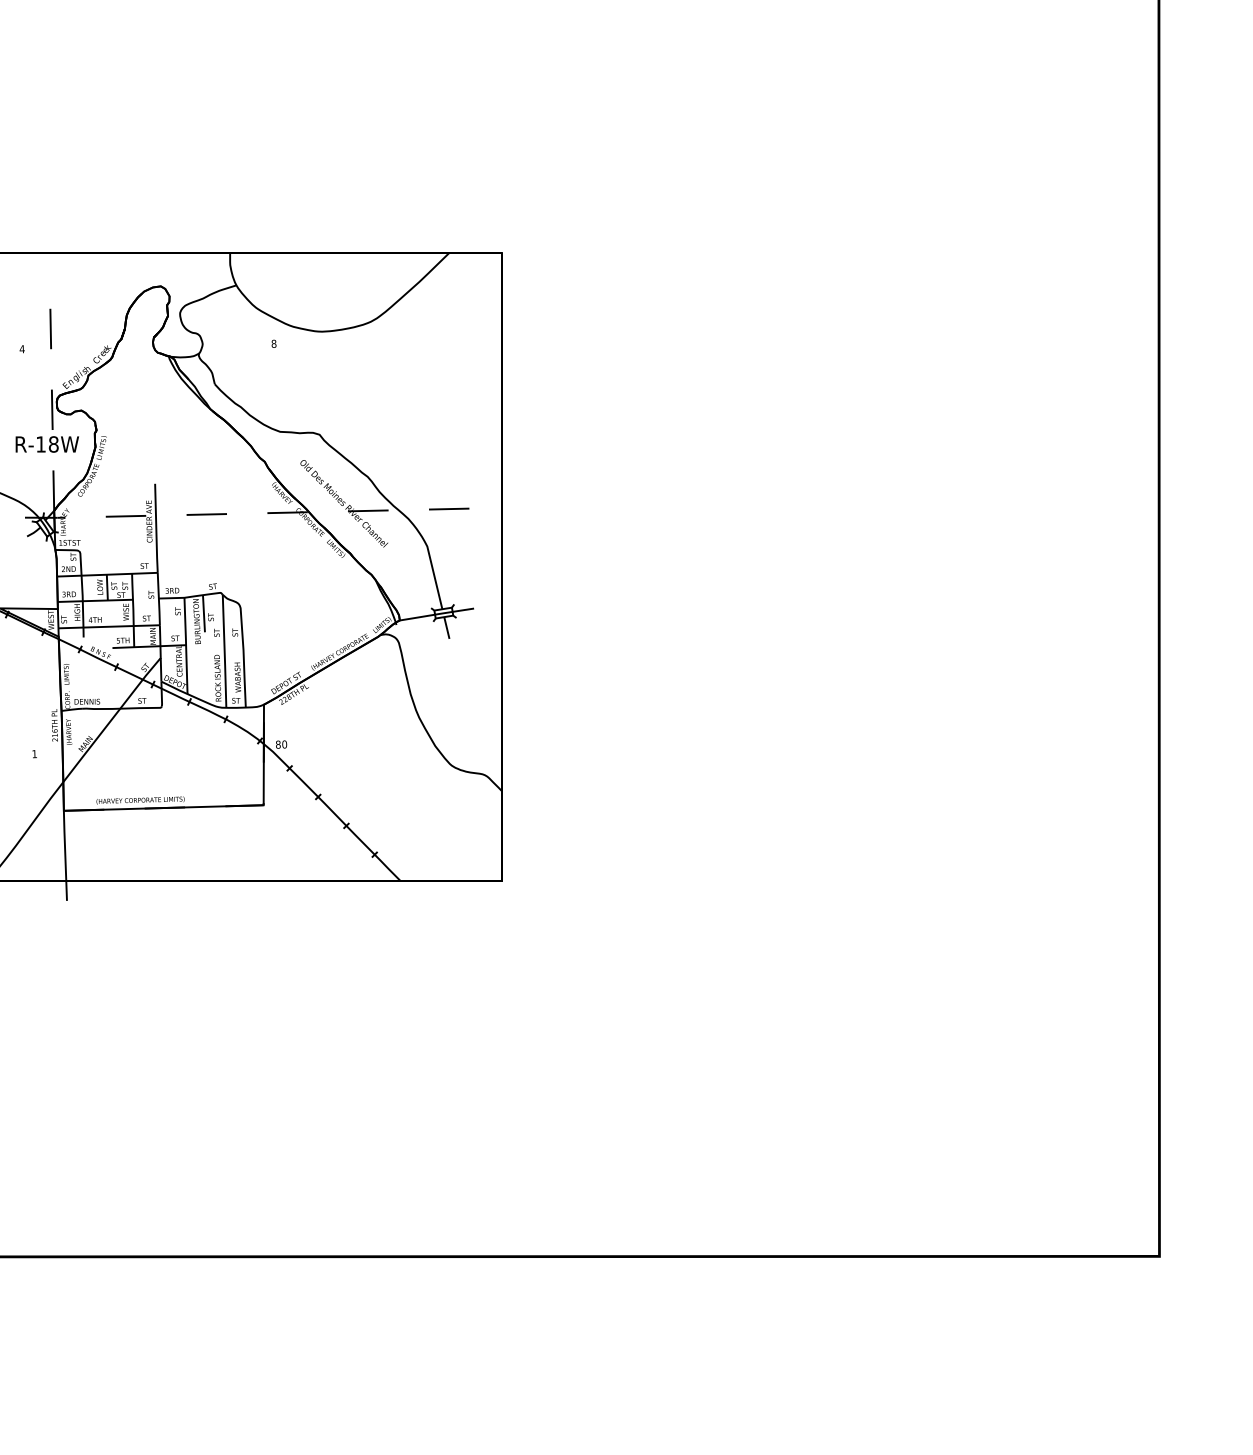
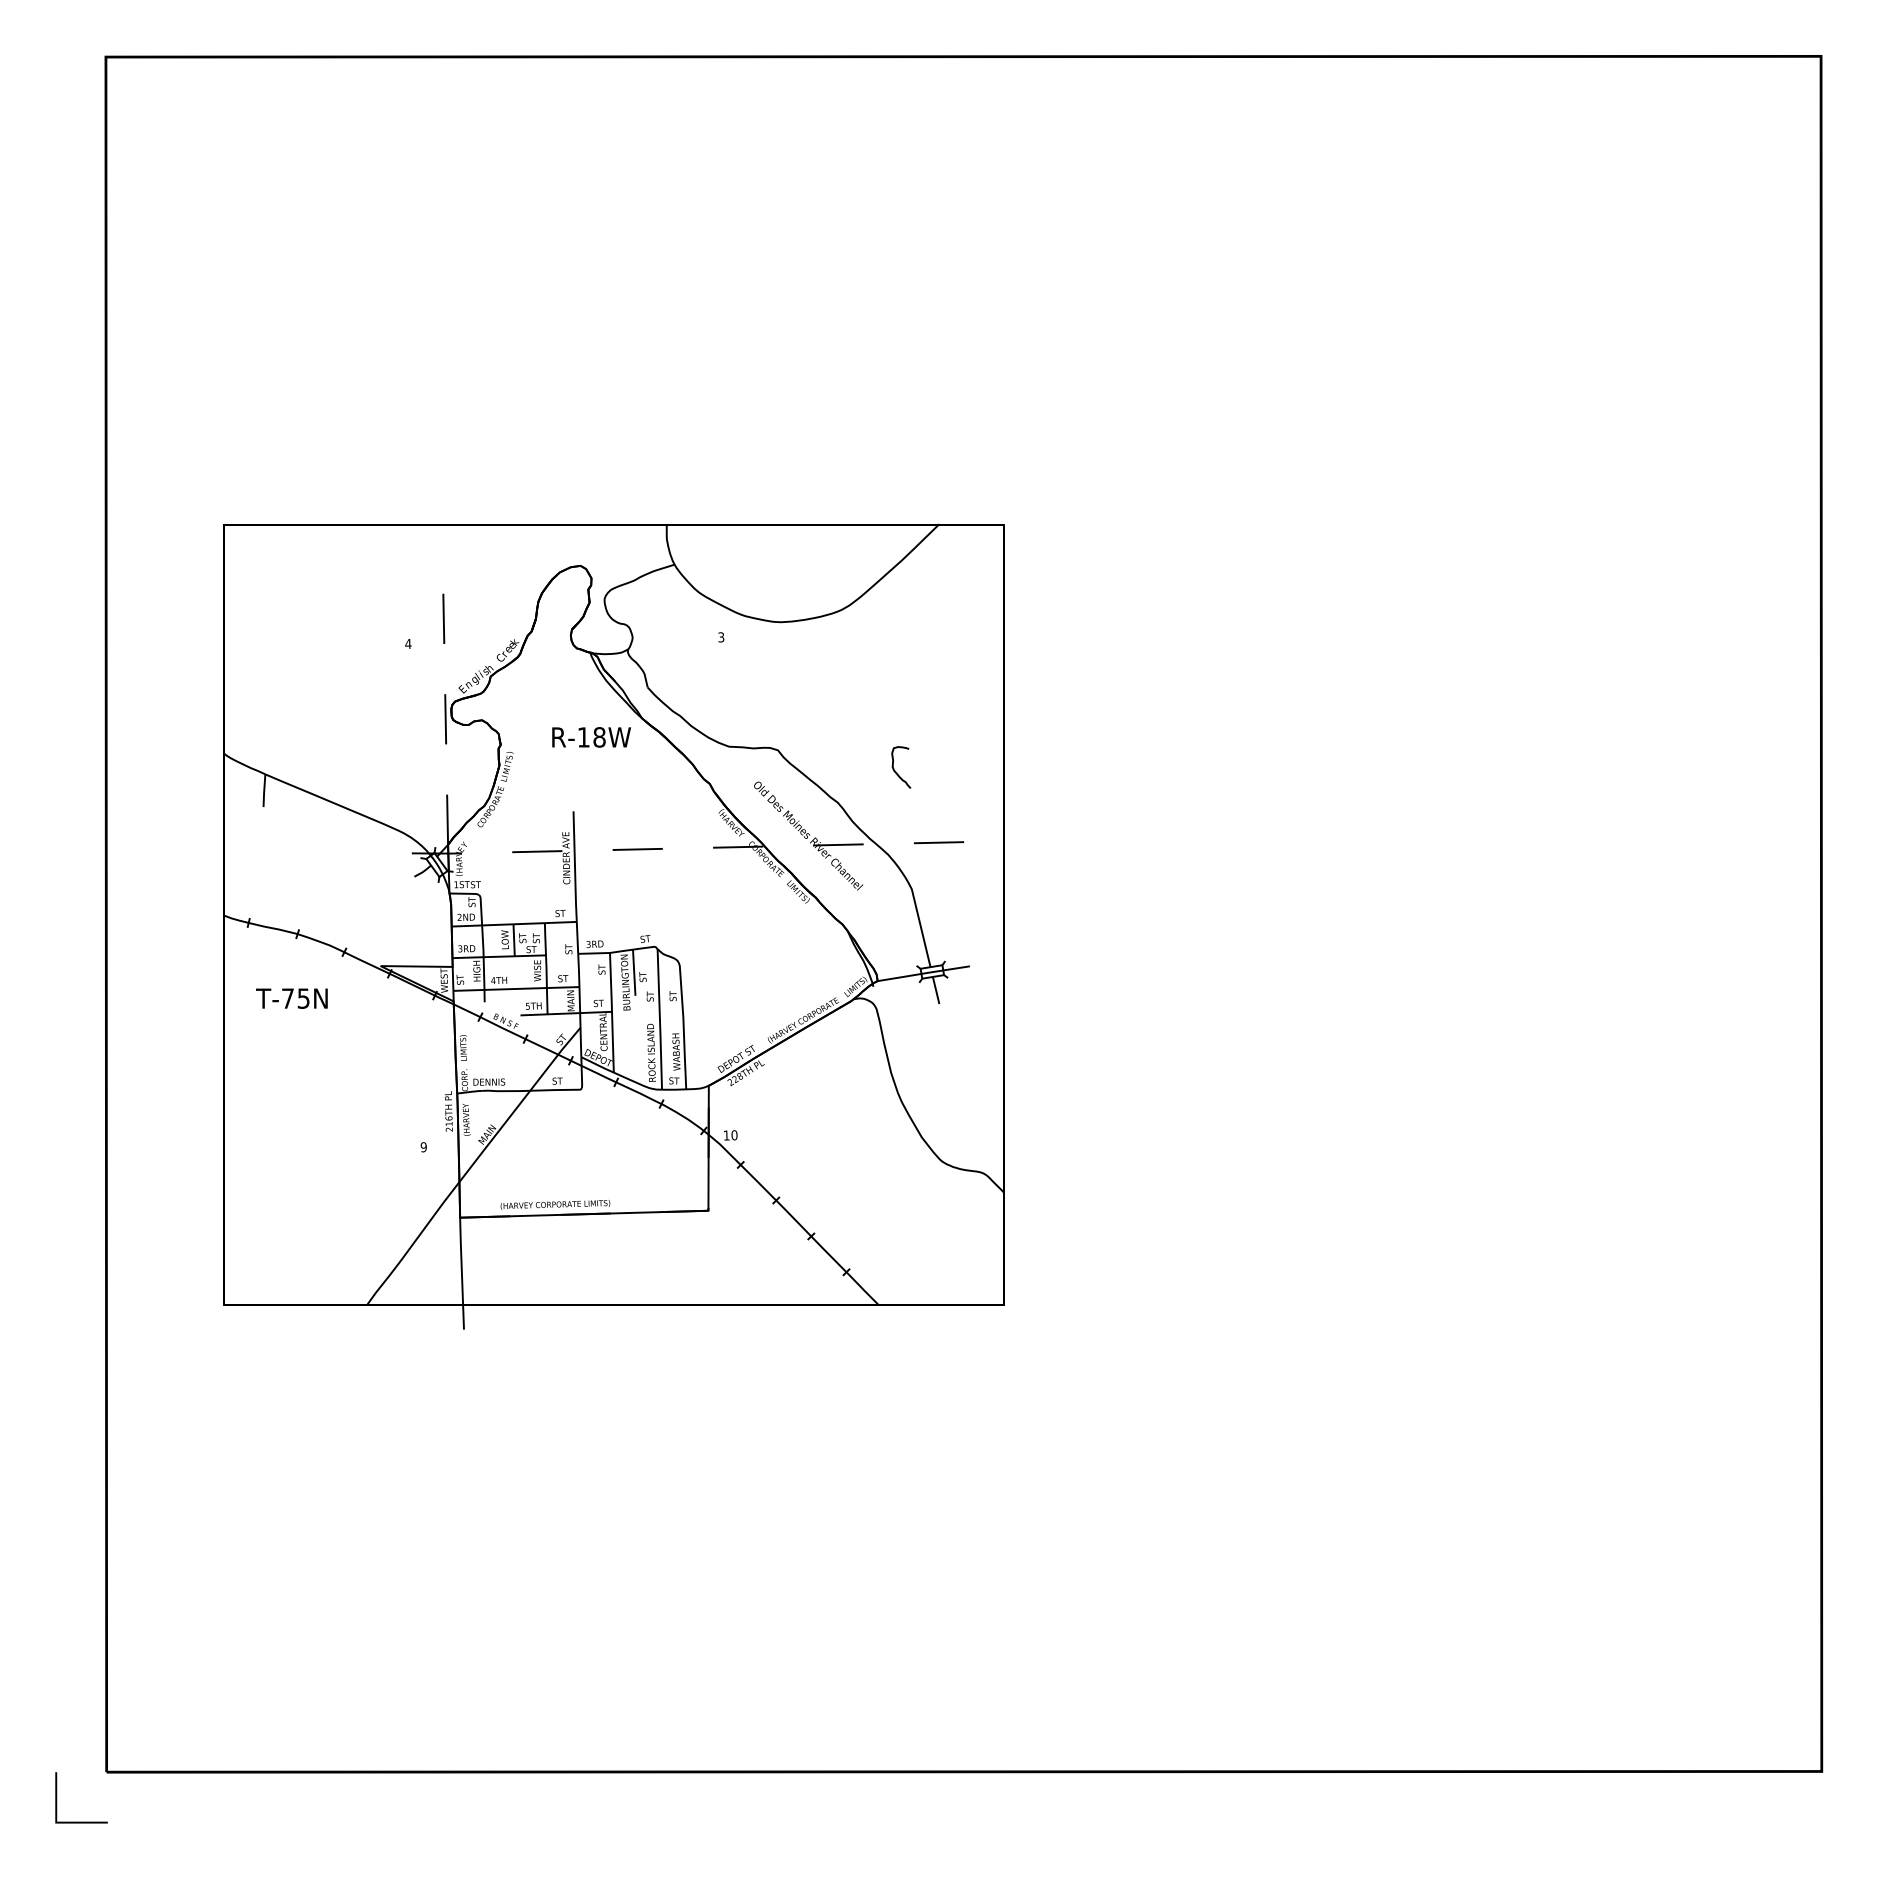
text: (274, 343) -> (721, 637), 8 -> 3
text: (47, 444) -> (591, 737), moved
curve: (414, 451) -> (896, 771), added
text: (278, 744) -> (726, 1135), 80 -> 10
text: (34, 754) -> (423, 1147), 1 -> 9

